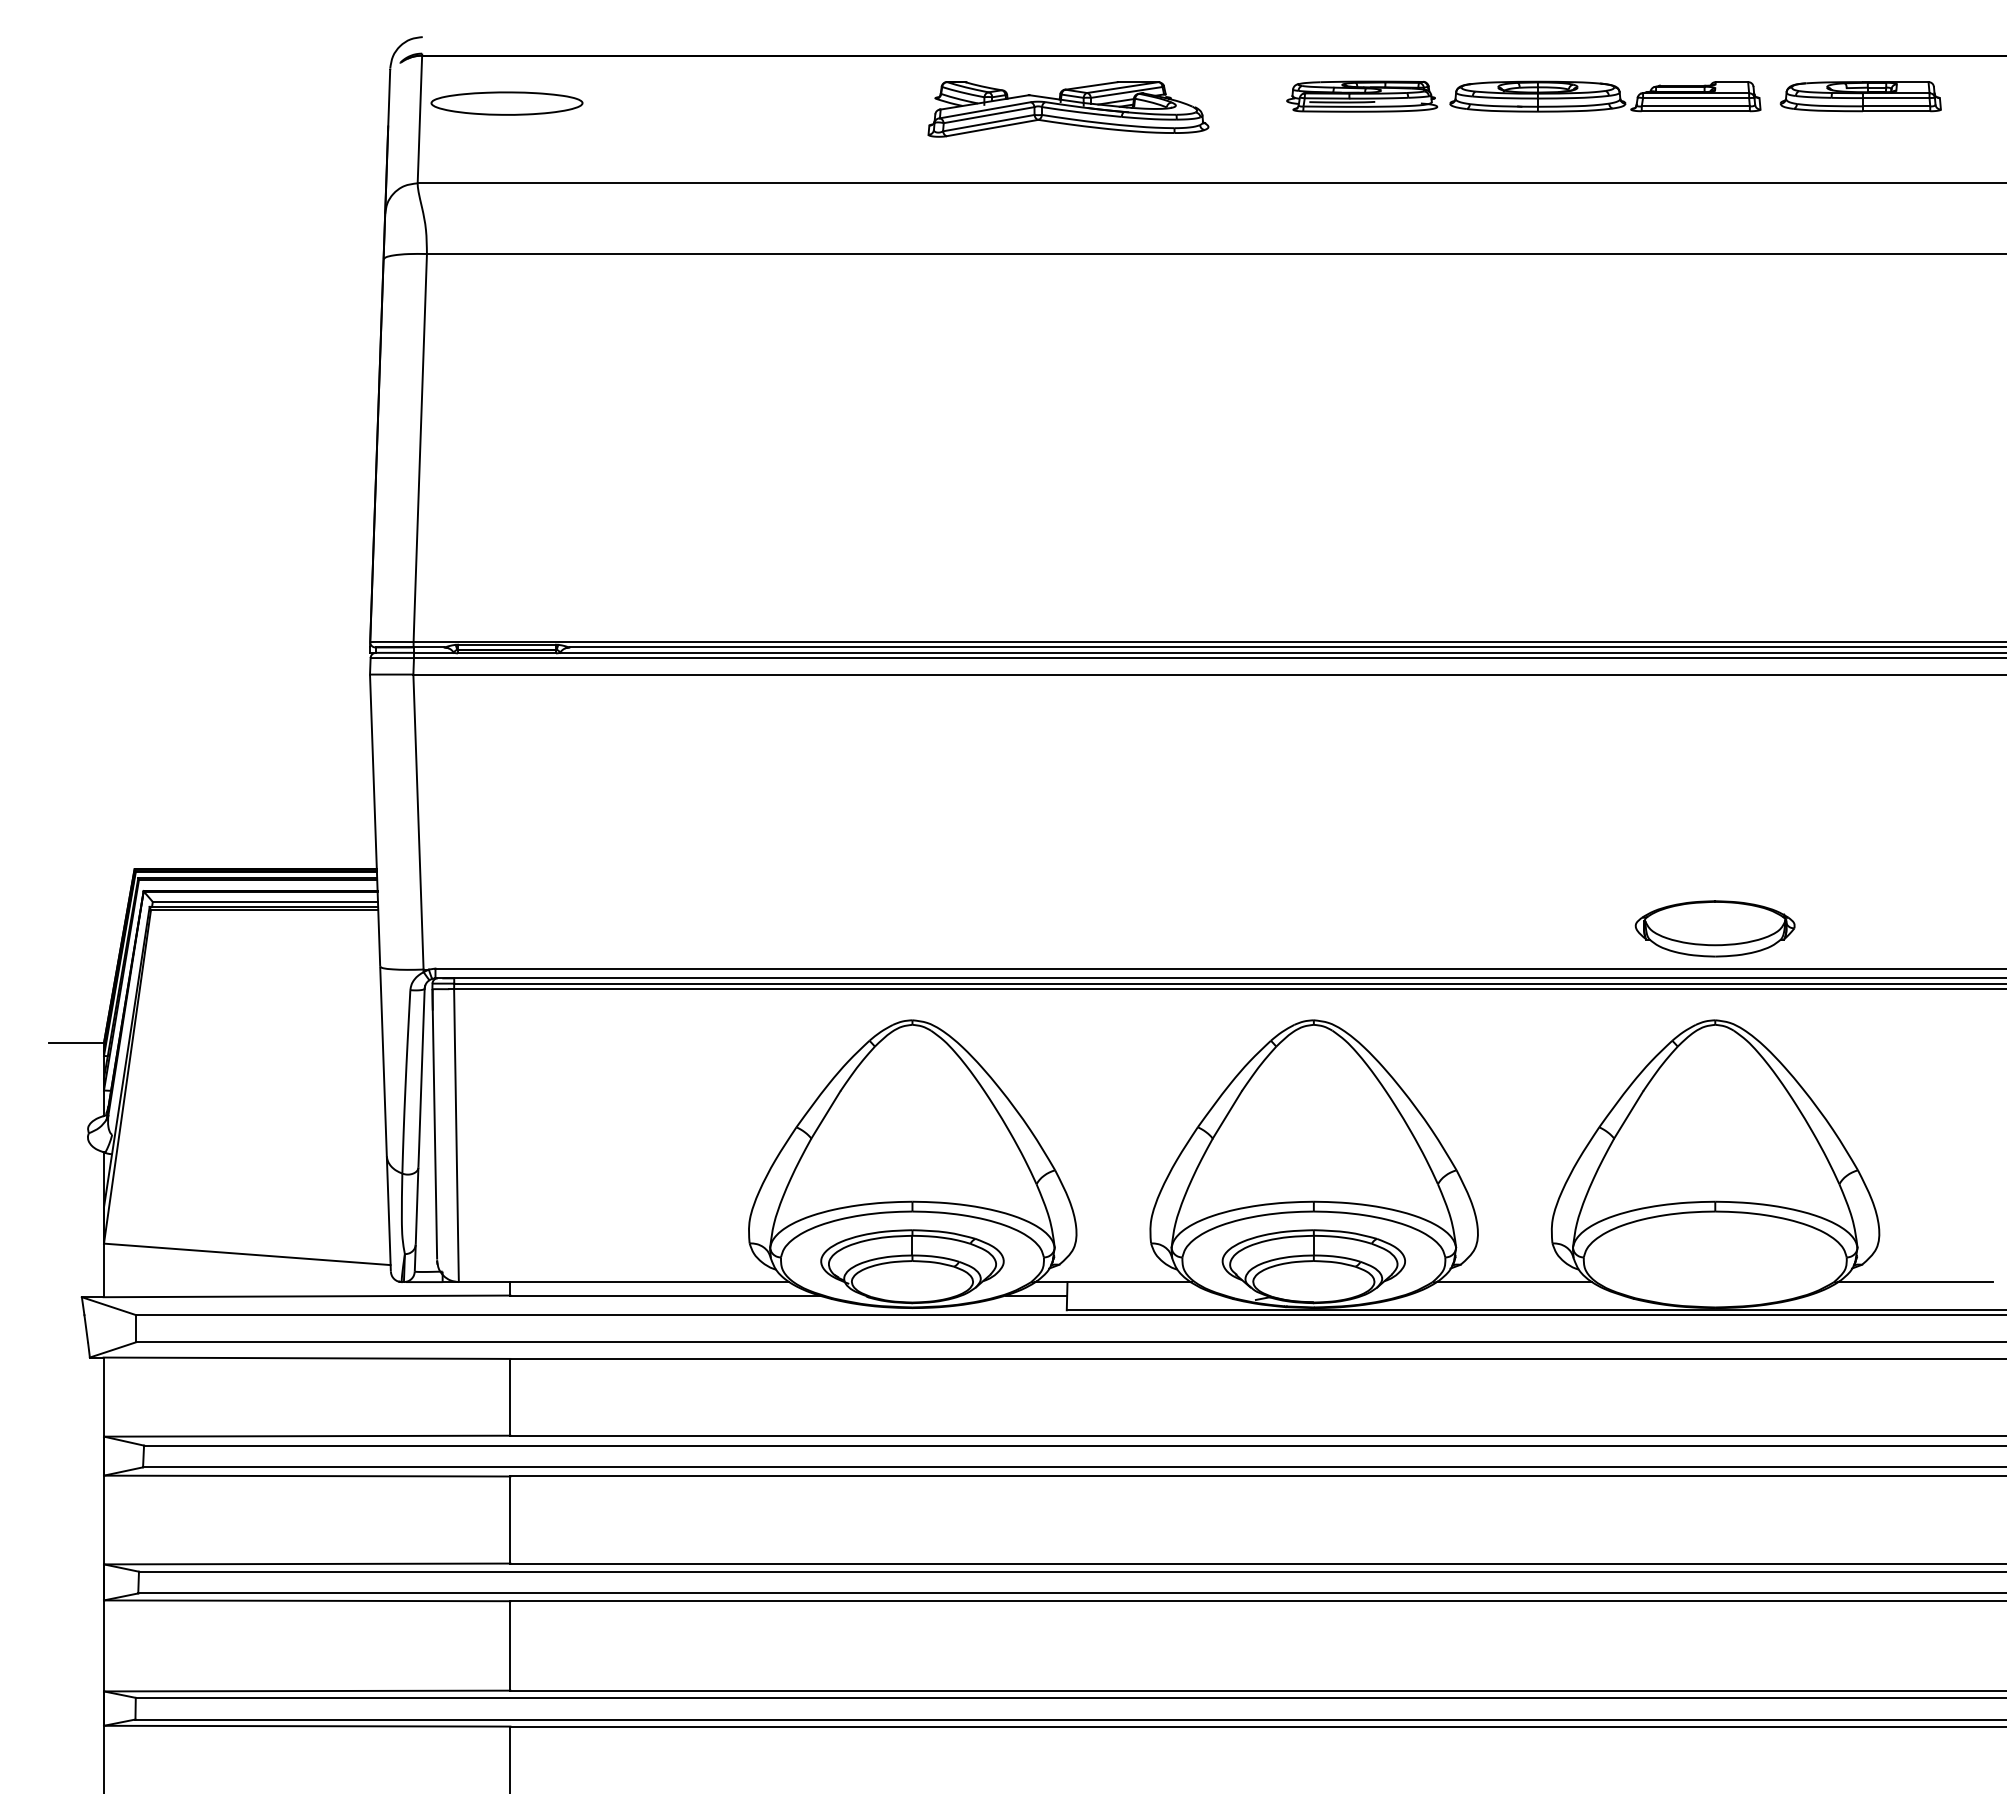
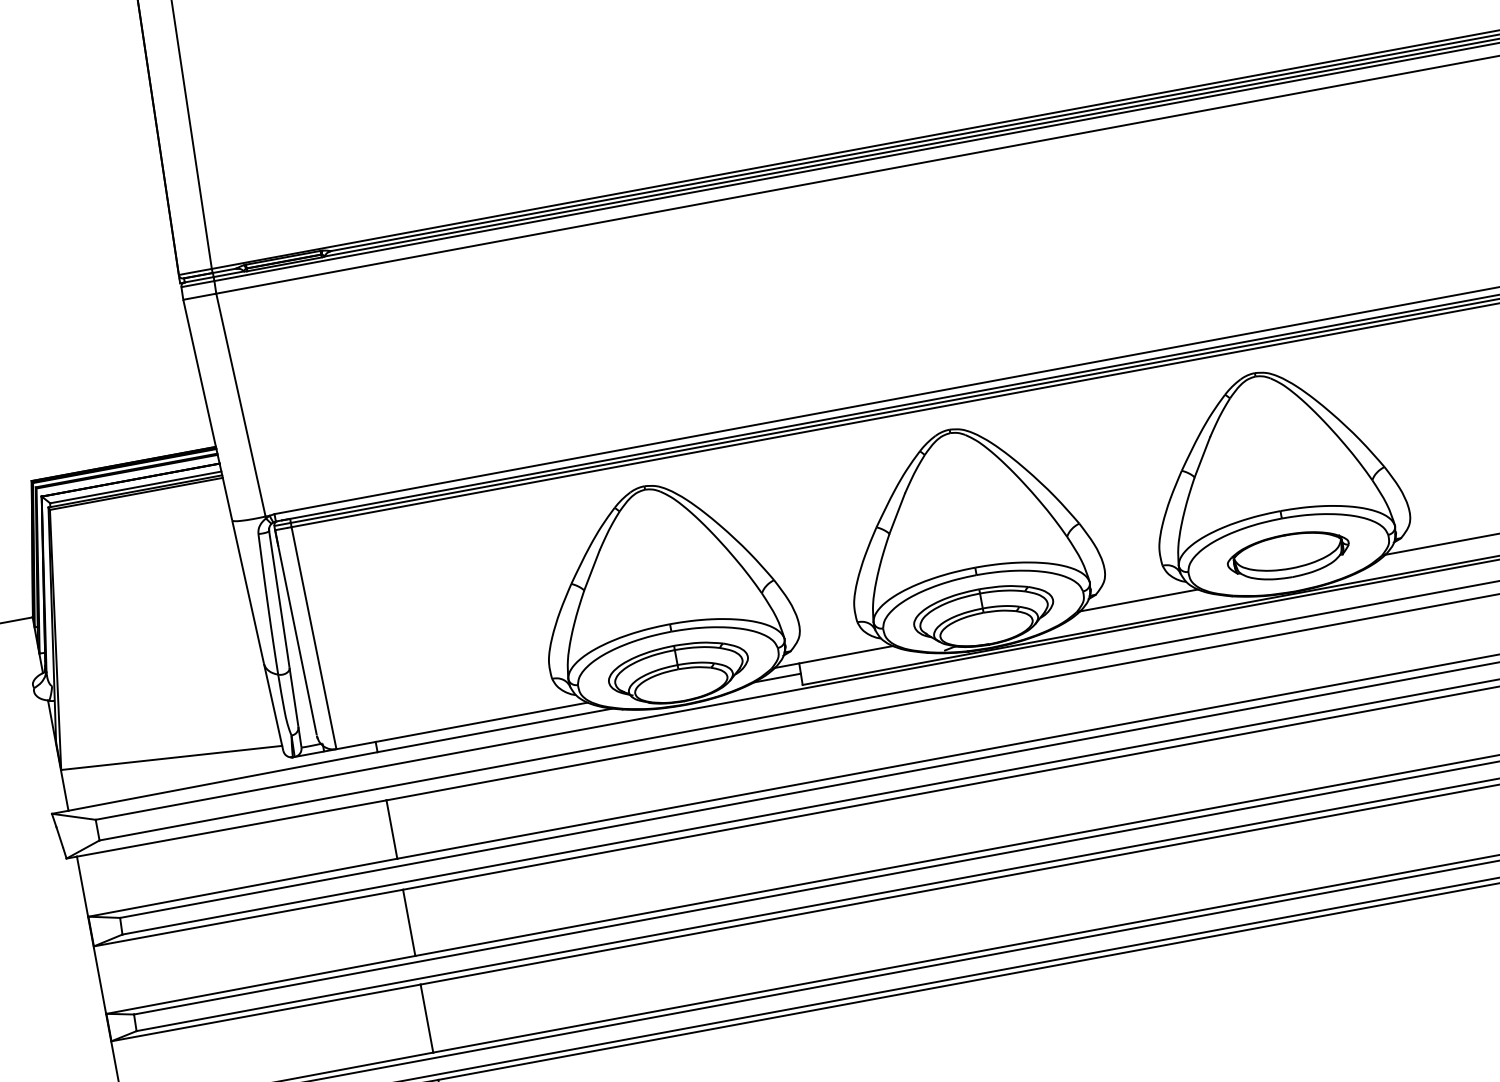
part: (1714, 928) -> (1288, 555), moved

